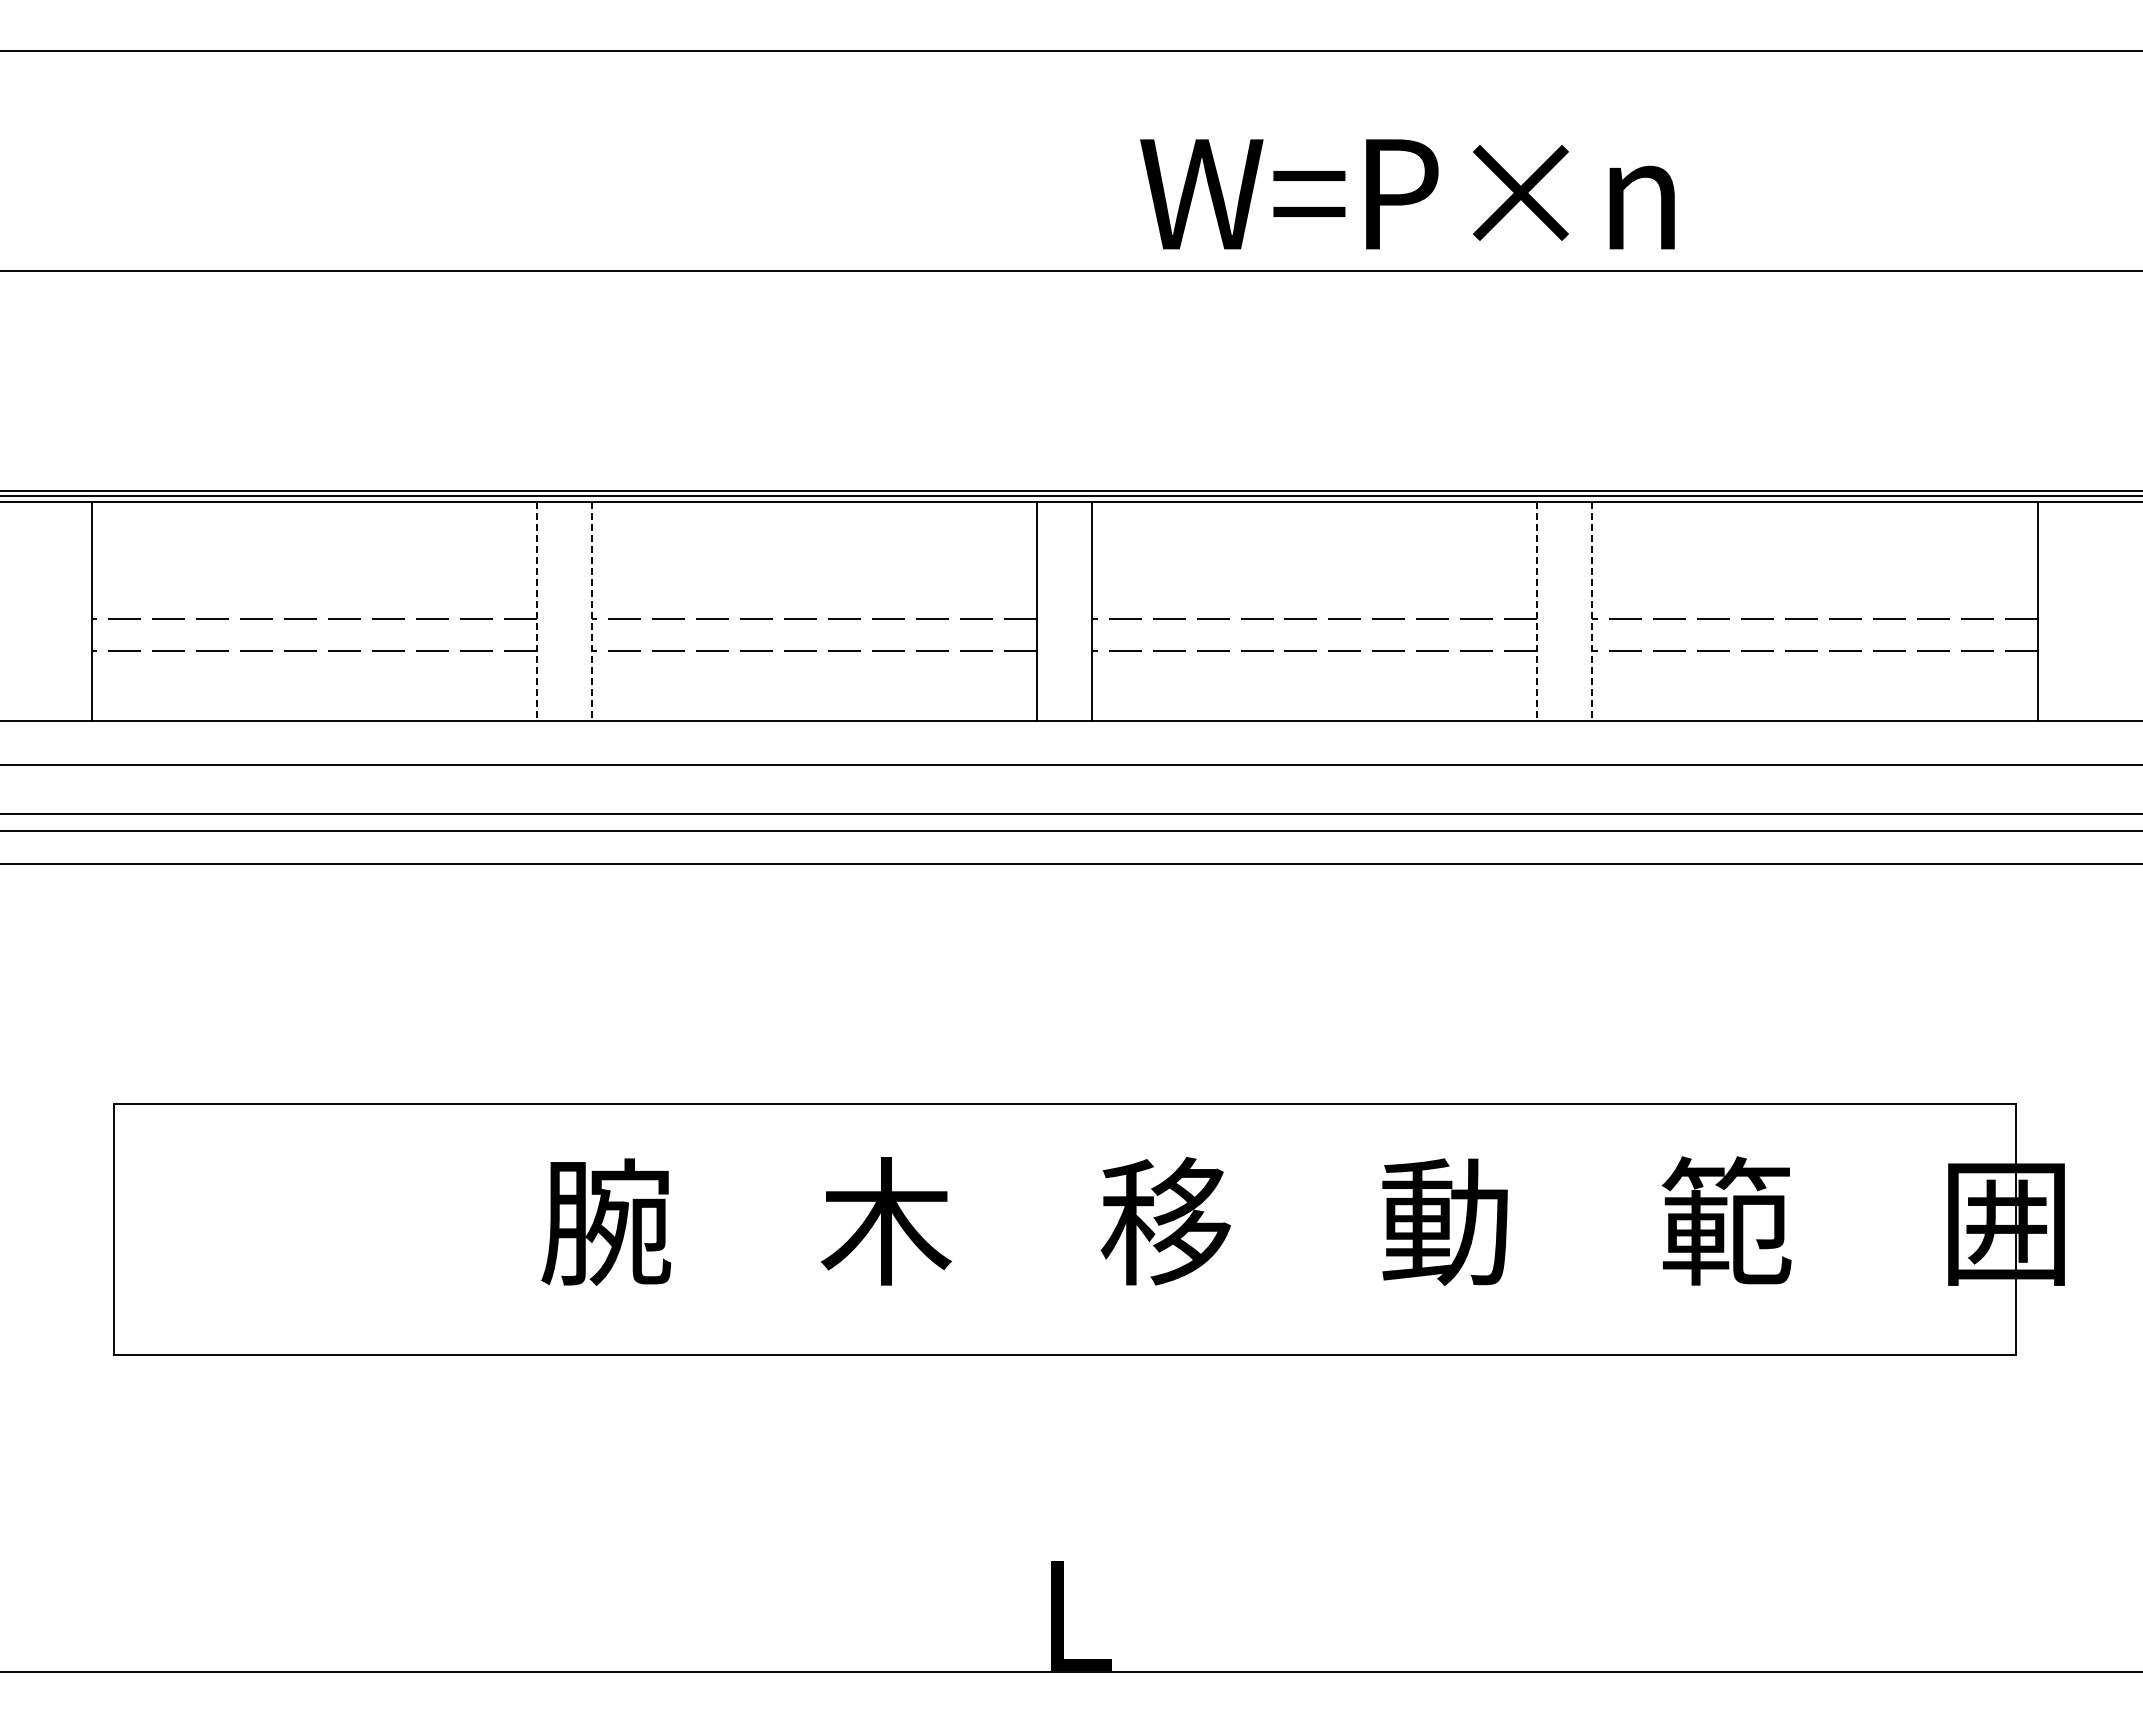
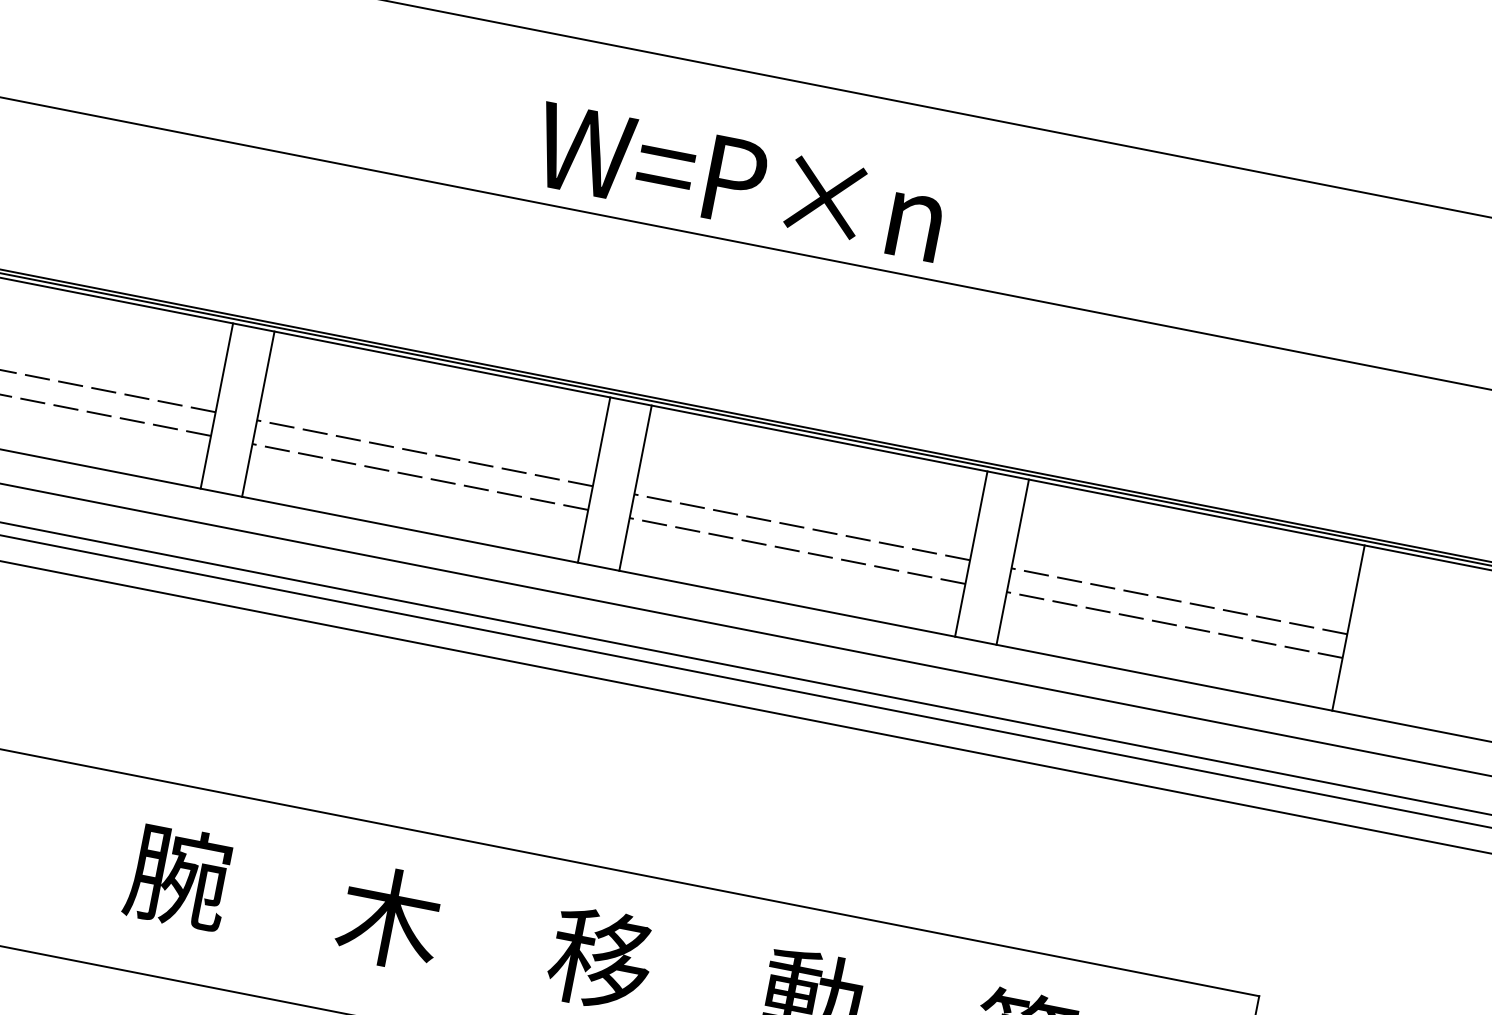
text: (1407, 194) -> (739, 182), moved
line: (536, 611) -> (216, 406), dashed -> solid
line: (591, 611) -> (257, 414), dashed -> solid
line: (1537, 611) -> (971, 554), dashed -> solid
line: (1592, 611) -> (1012, 562), dashed -> solid

